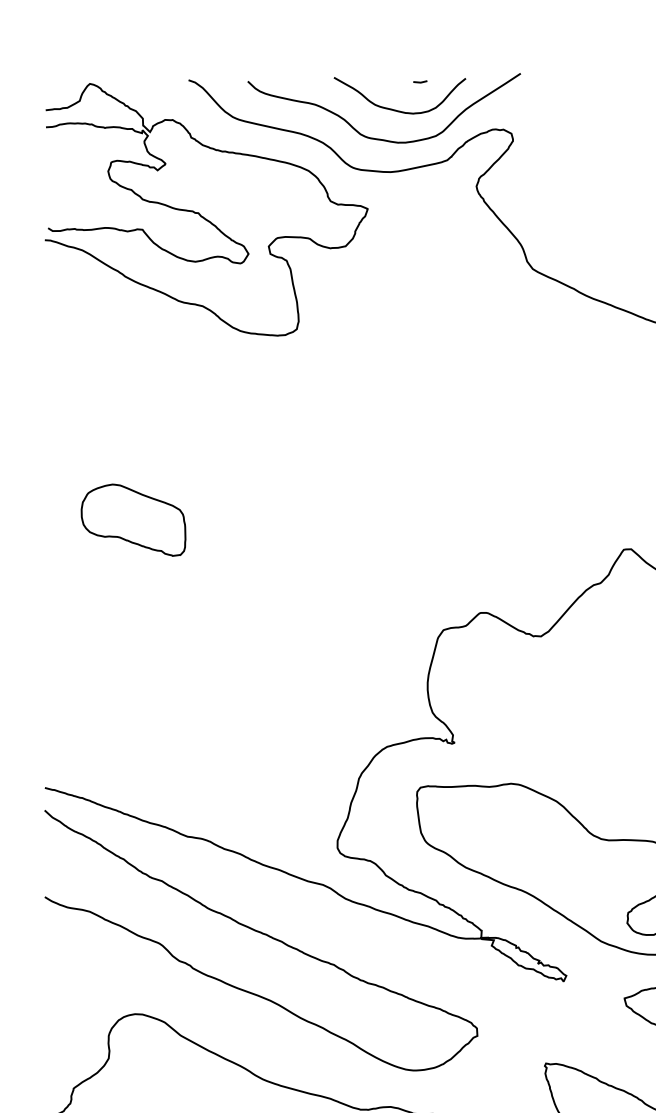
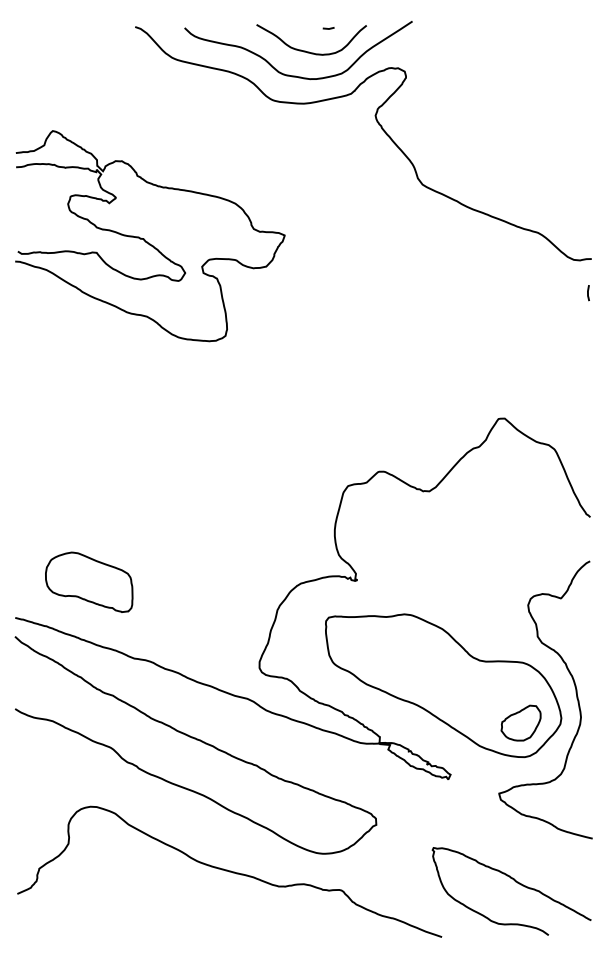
part: (206, 210) -> (150, 236), moved
part: (133, 519) -> (89, 581), moved

